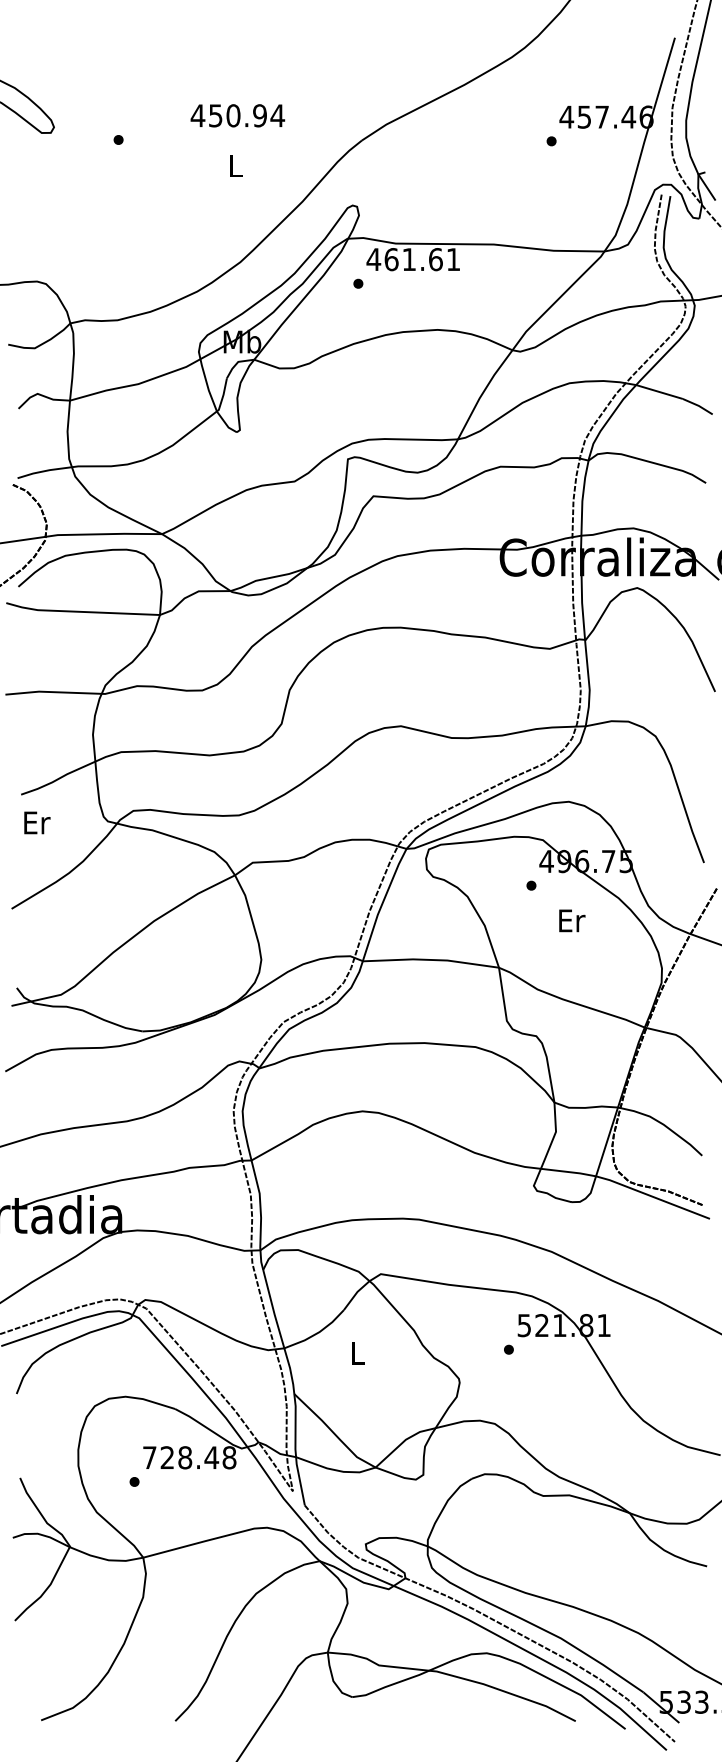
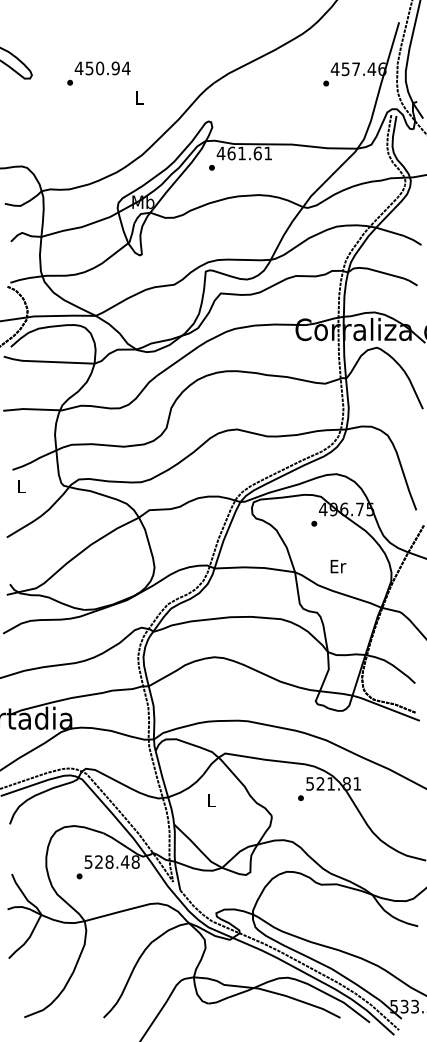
text: (237, 115) -> (102, 68), moved
text: (36, 822) -> (21, 486), Er -> L
text: (572, 920) -> (338, 566), moved
text: (149, 1456) -> (88, 861), 728.48 -> 528.48

